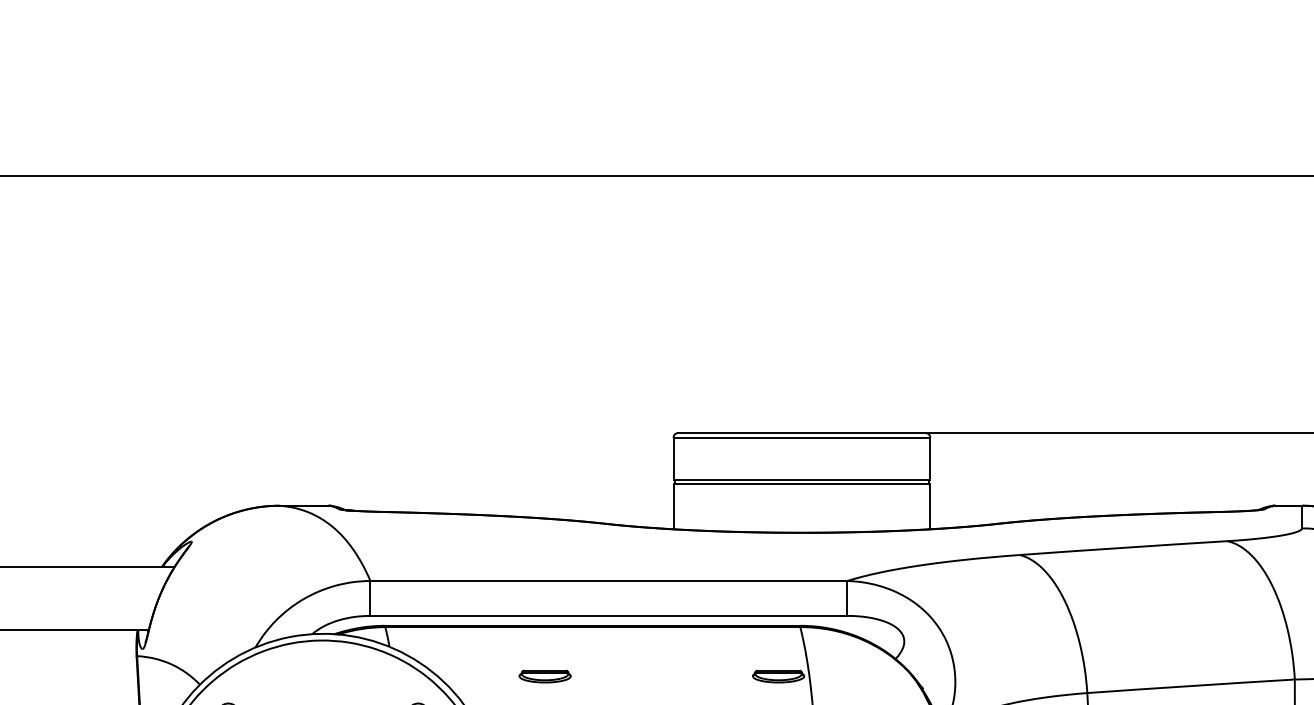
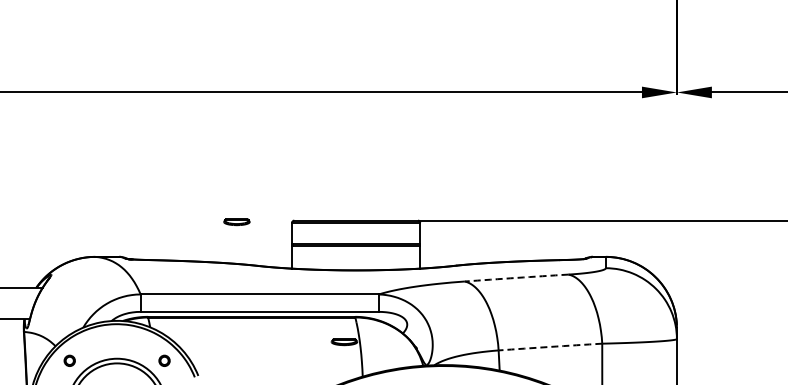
arc: (1123, 547) -> (516, 277), solid -> dashed
part: (544, 677) -> (236, 222), moved
arc: (1191, 685) -> (550, 346), solid -> dashed

